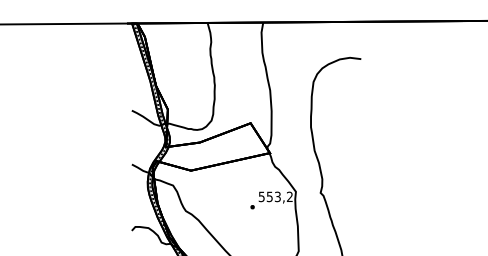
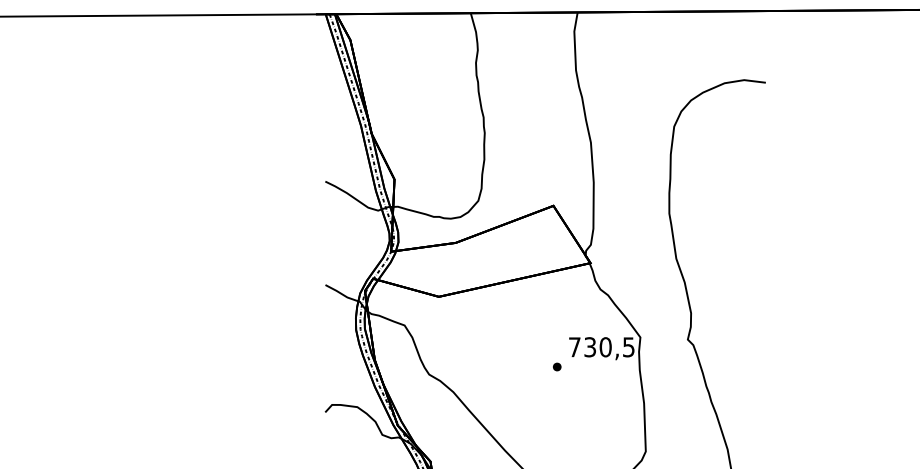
text: (275, 196) -> (601, 346), 553,2 -> 730,5

